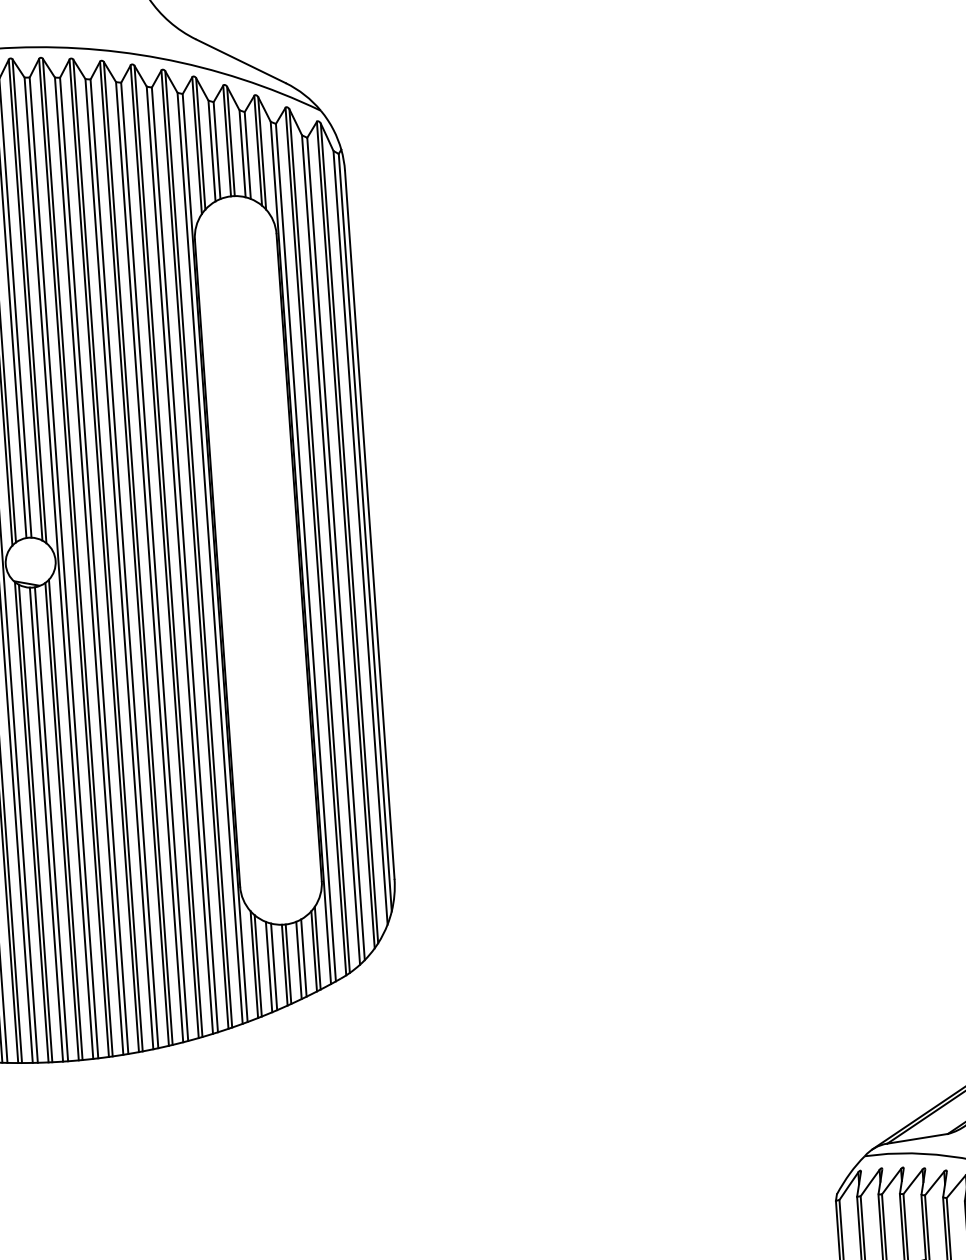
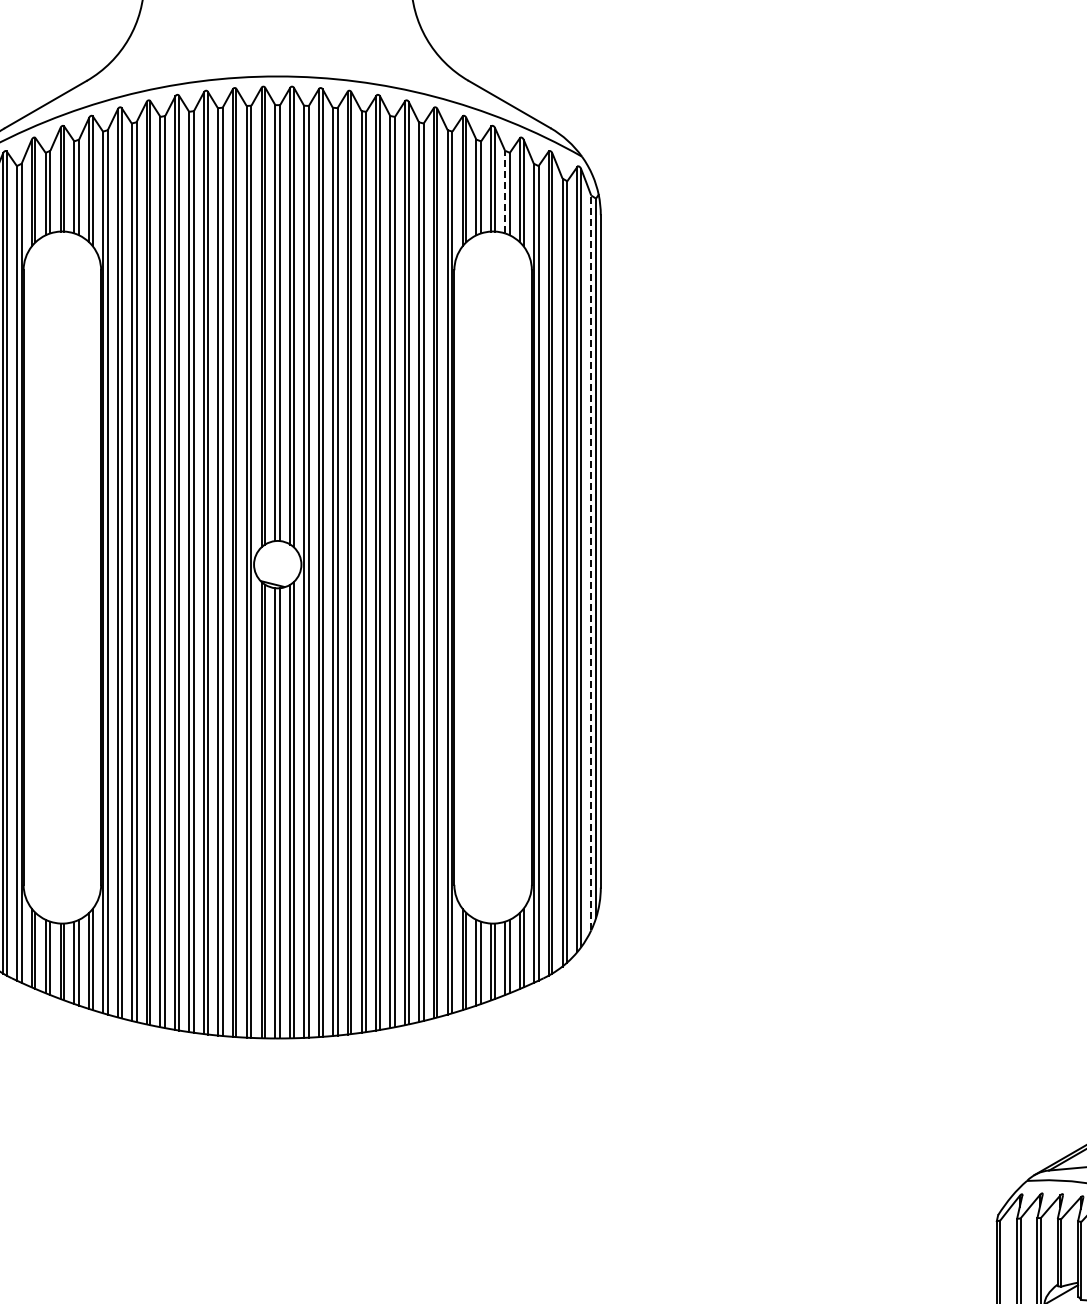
line: (242, 153) -> (505, 191), solid -> dashed
line: (360, 537) -> (591, 562), solid -> dashed

